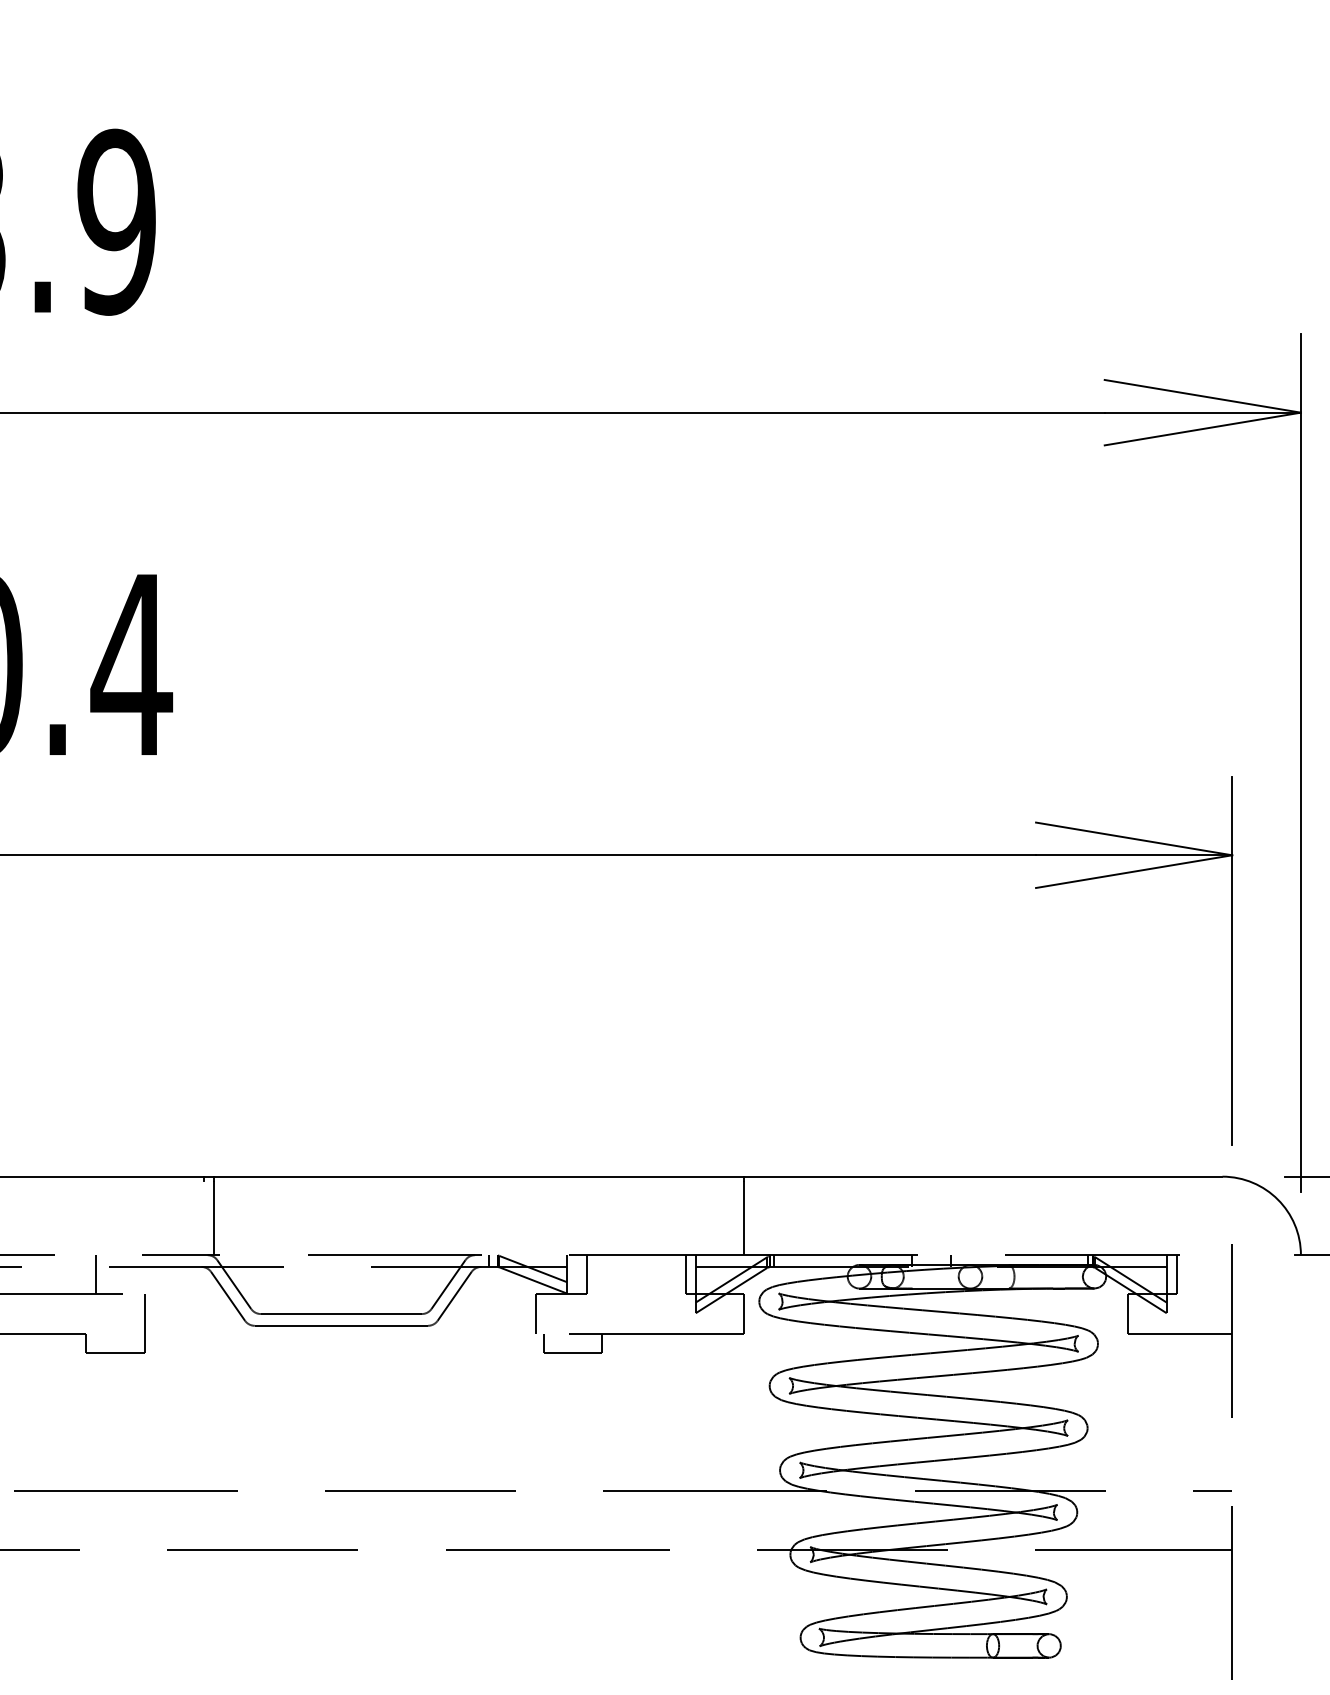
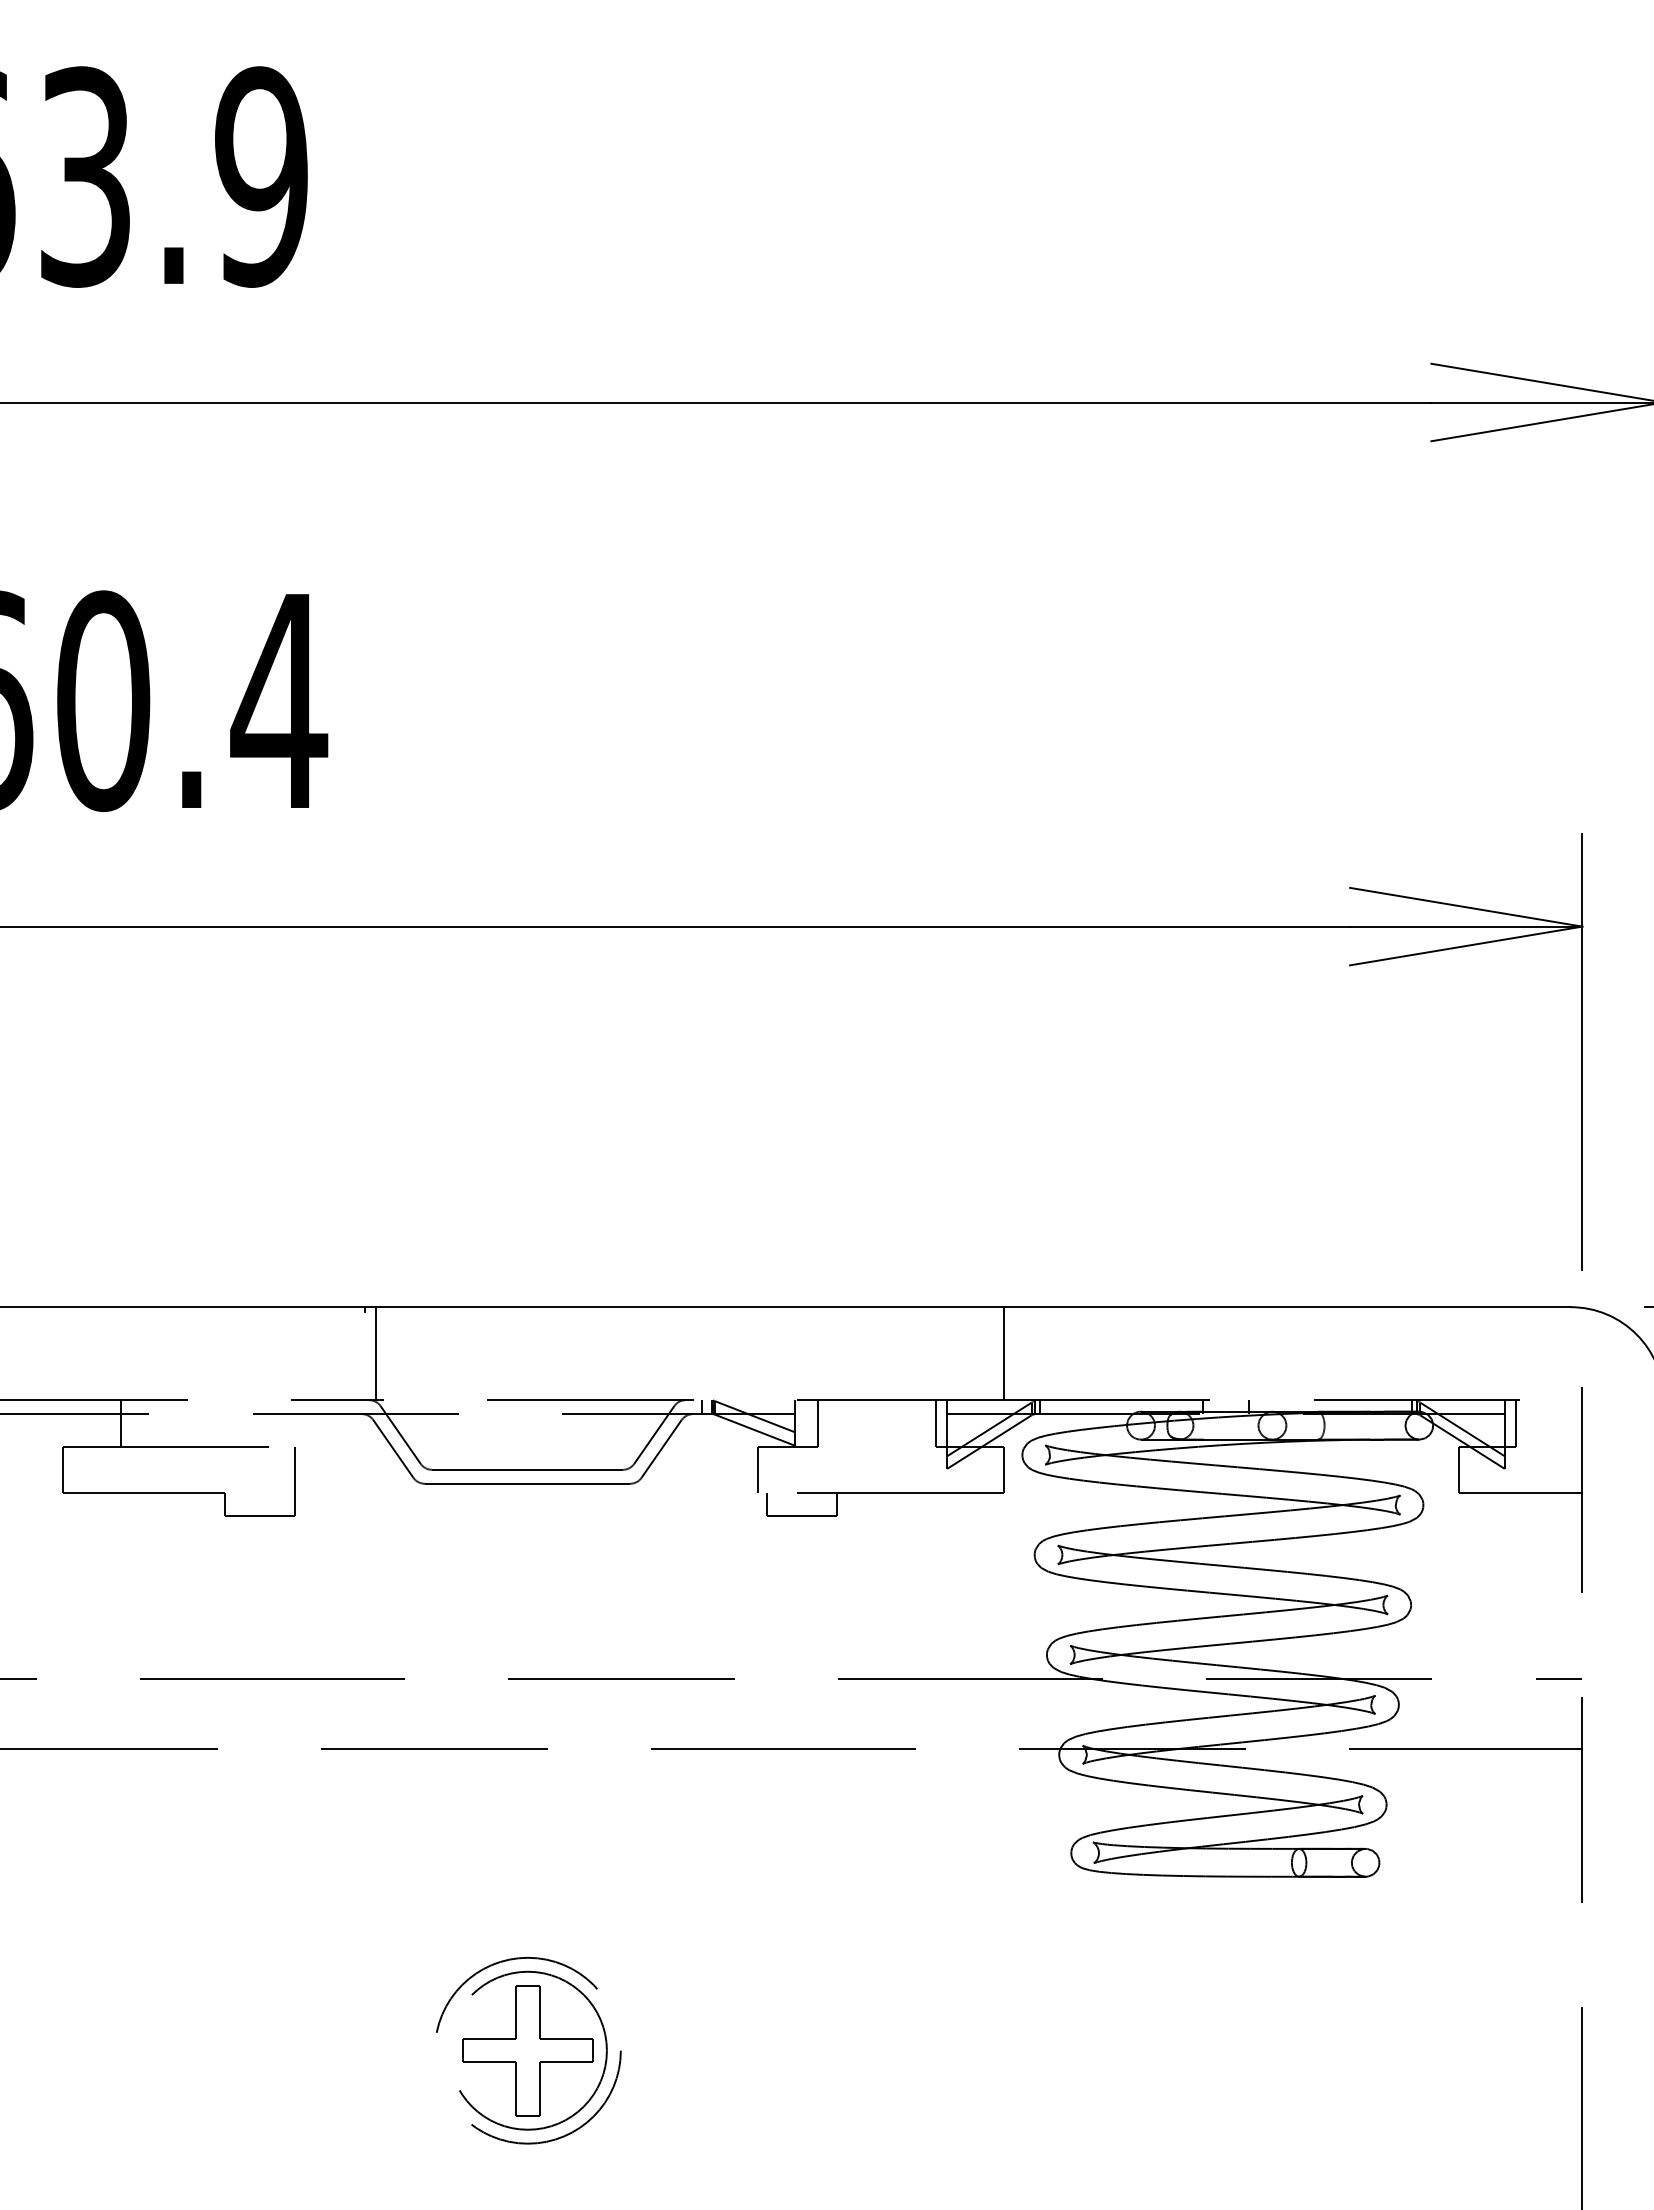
line: (96, 1274) -> (237, 1423), removed

